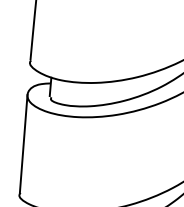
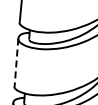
line: (23, 144) -> (16, 62), solid -> dashed

